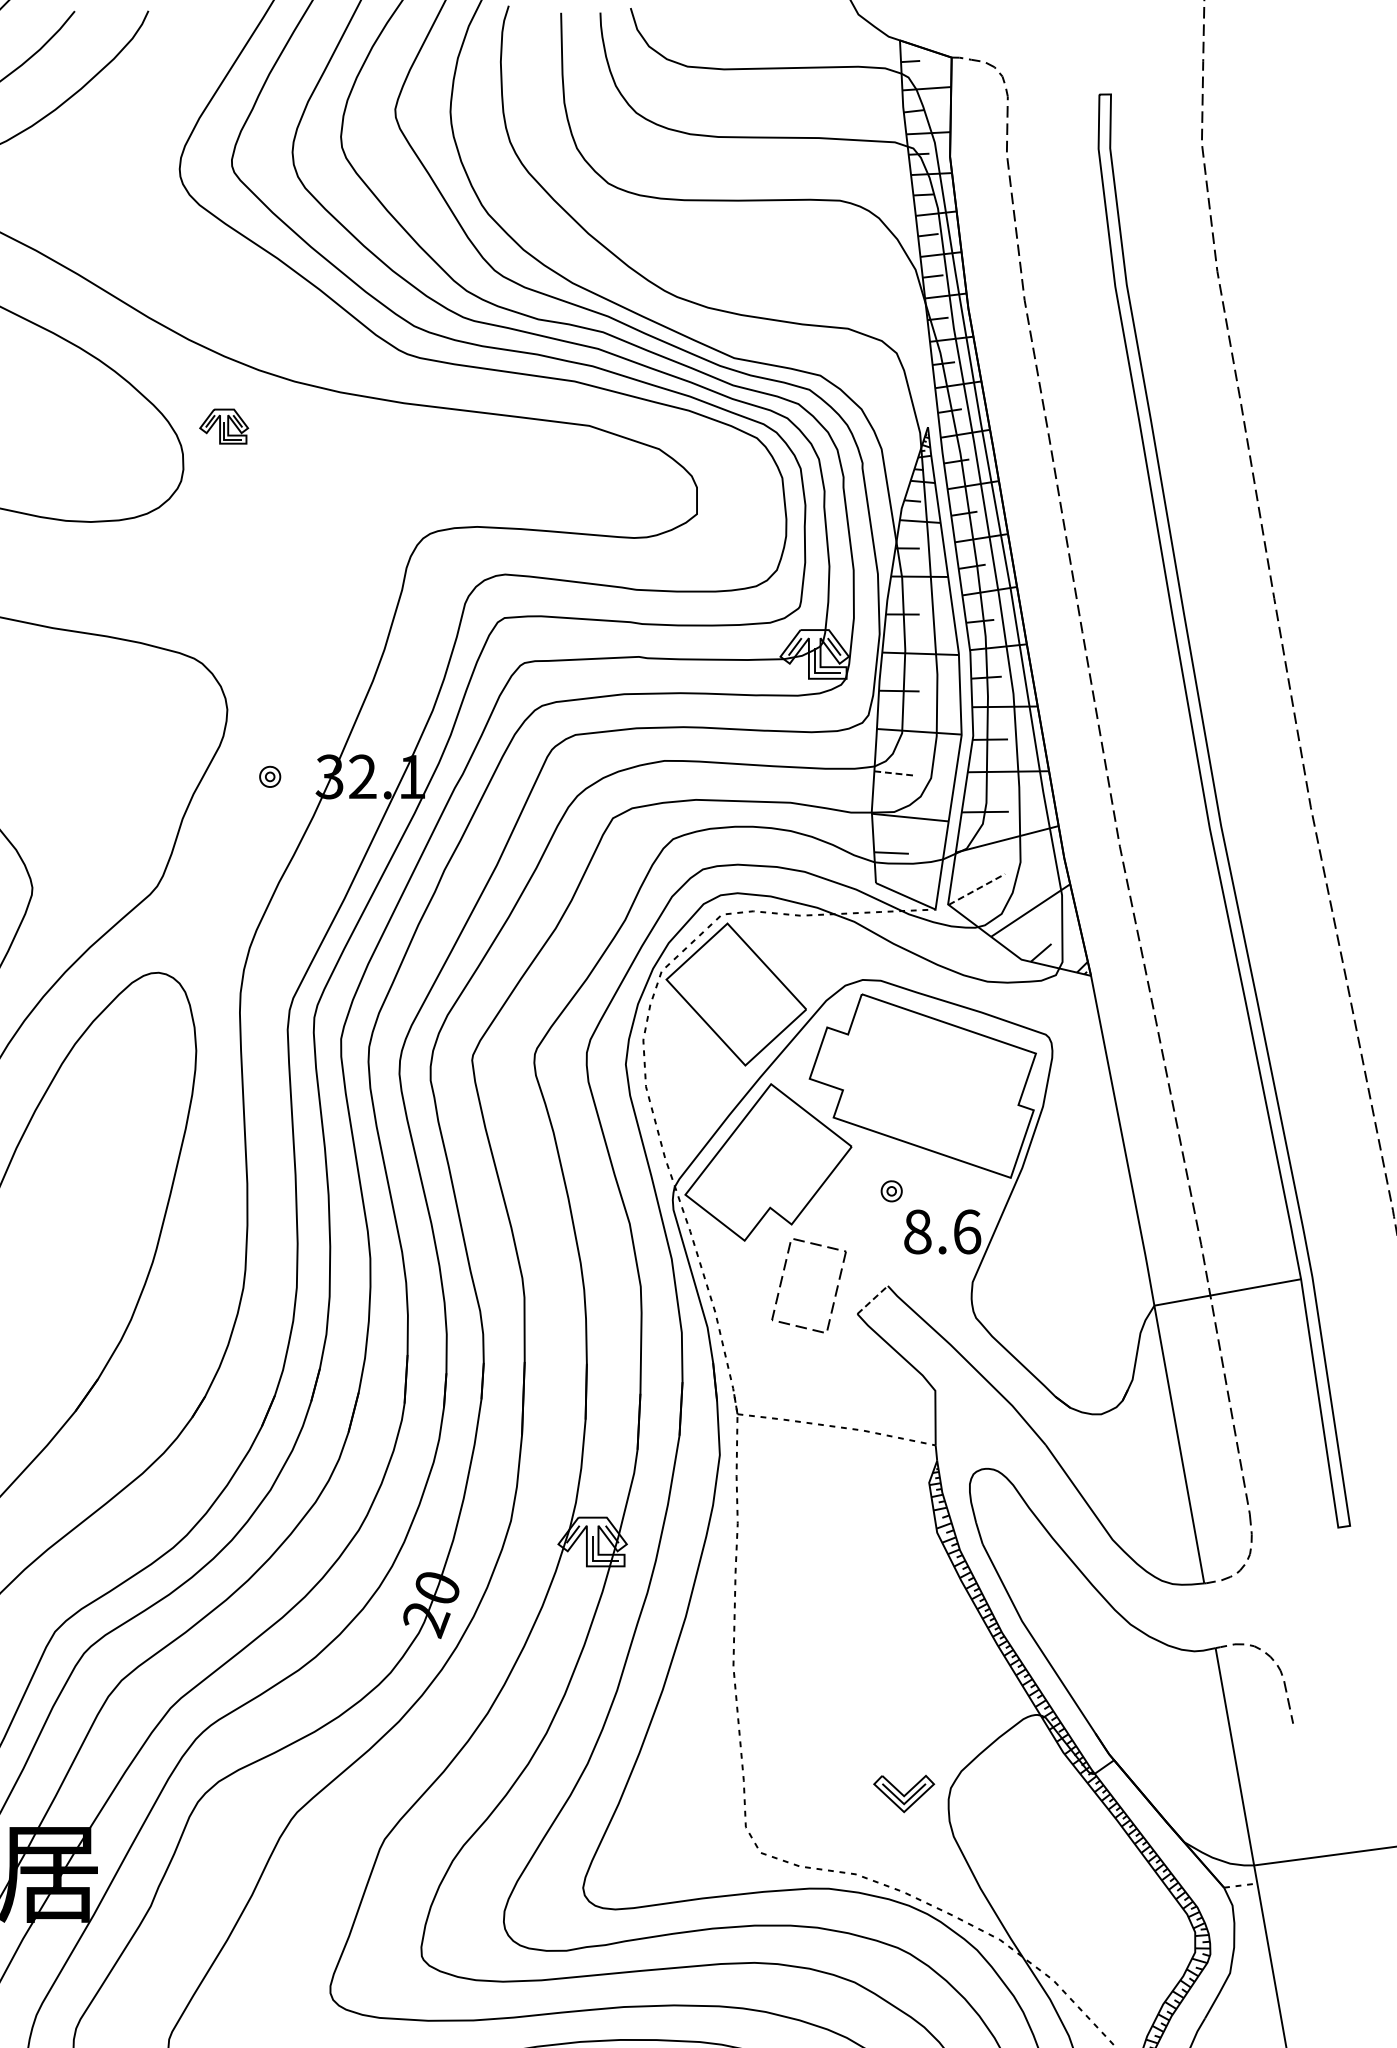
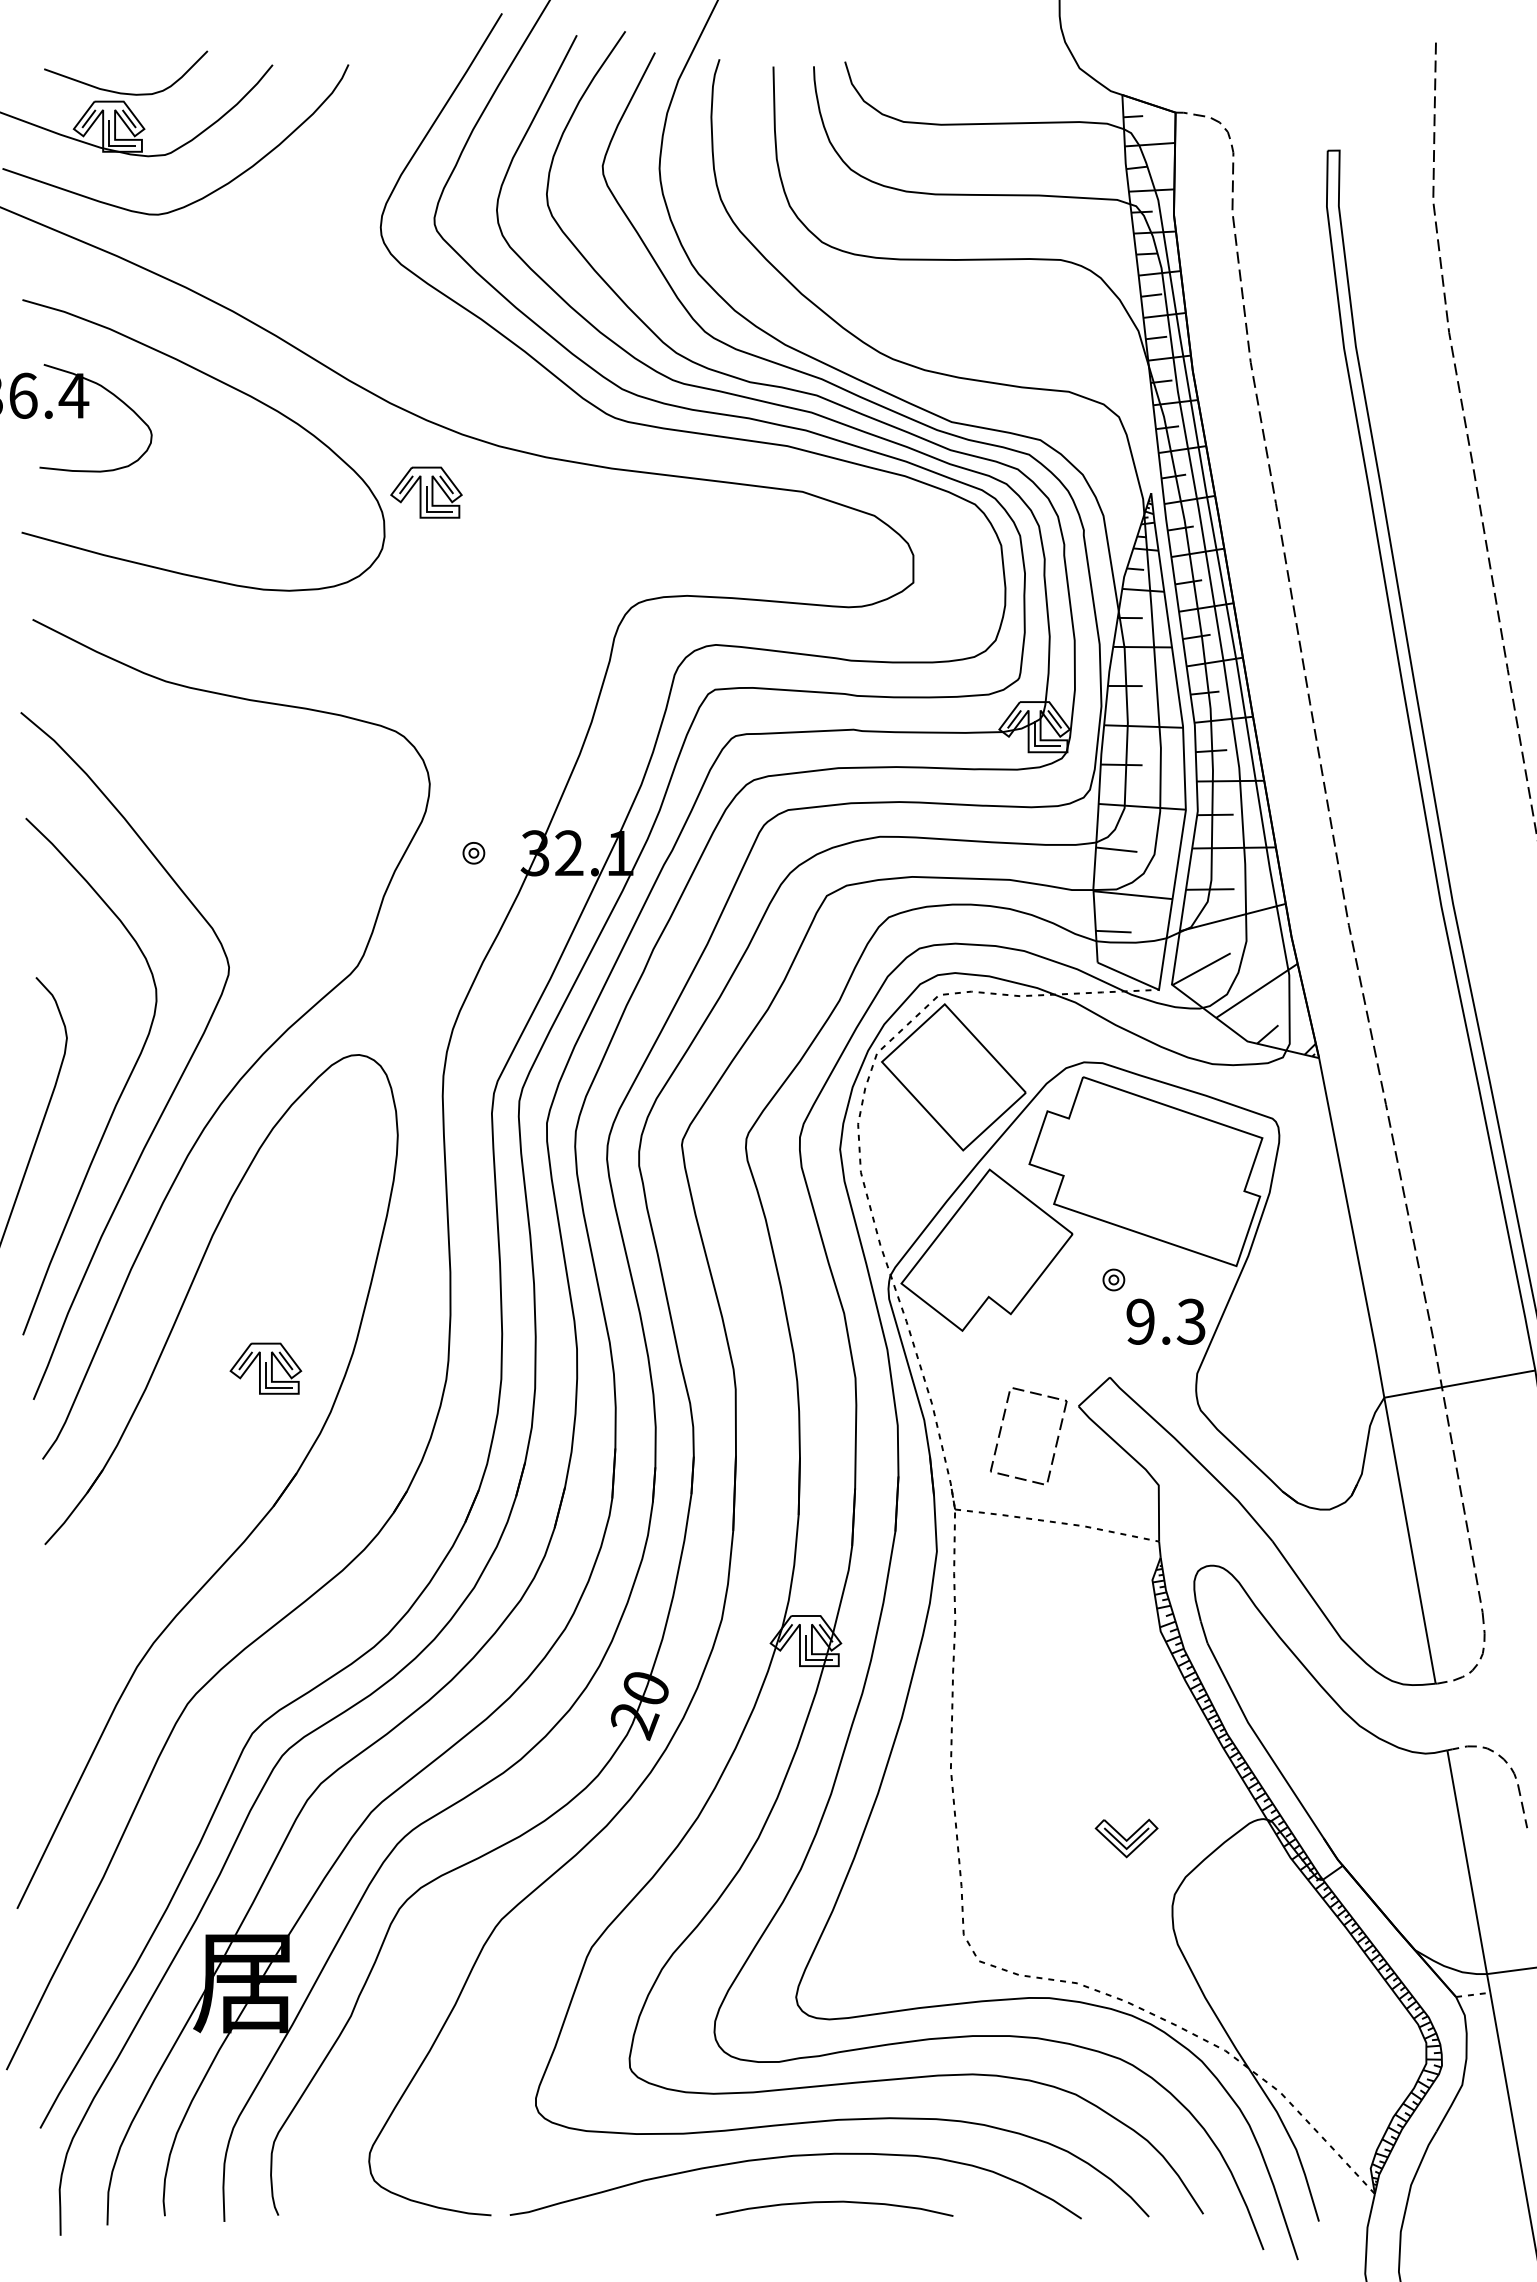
part: (224, 426) -> (426, 492), size x1.43
line: (894, 773) -> (1116, 849), dashed -> solid
line: (977, 888) -> (1202, 968), dashed -> solid
text: (941, 1231) -> (1165, 1321), 8.6 -> 9.3
part: (67, 1277) -> (265, 1368), added
part: (782, 1281) -> (1001, 1431), moved
line: (872, 1299) -> (1094, 1391), dashed -> solid
part: (903, 1793) -> (1126, 1838), moved

